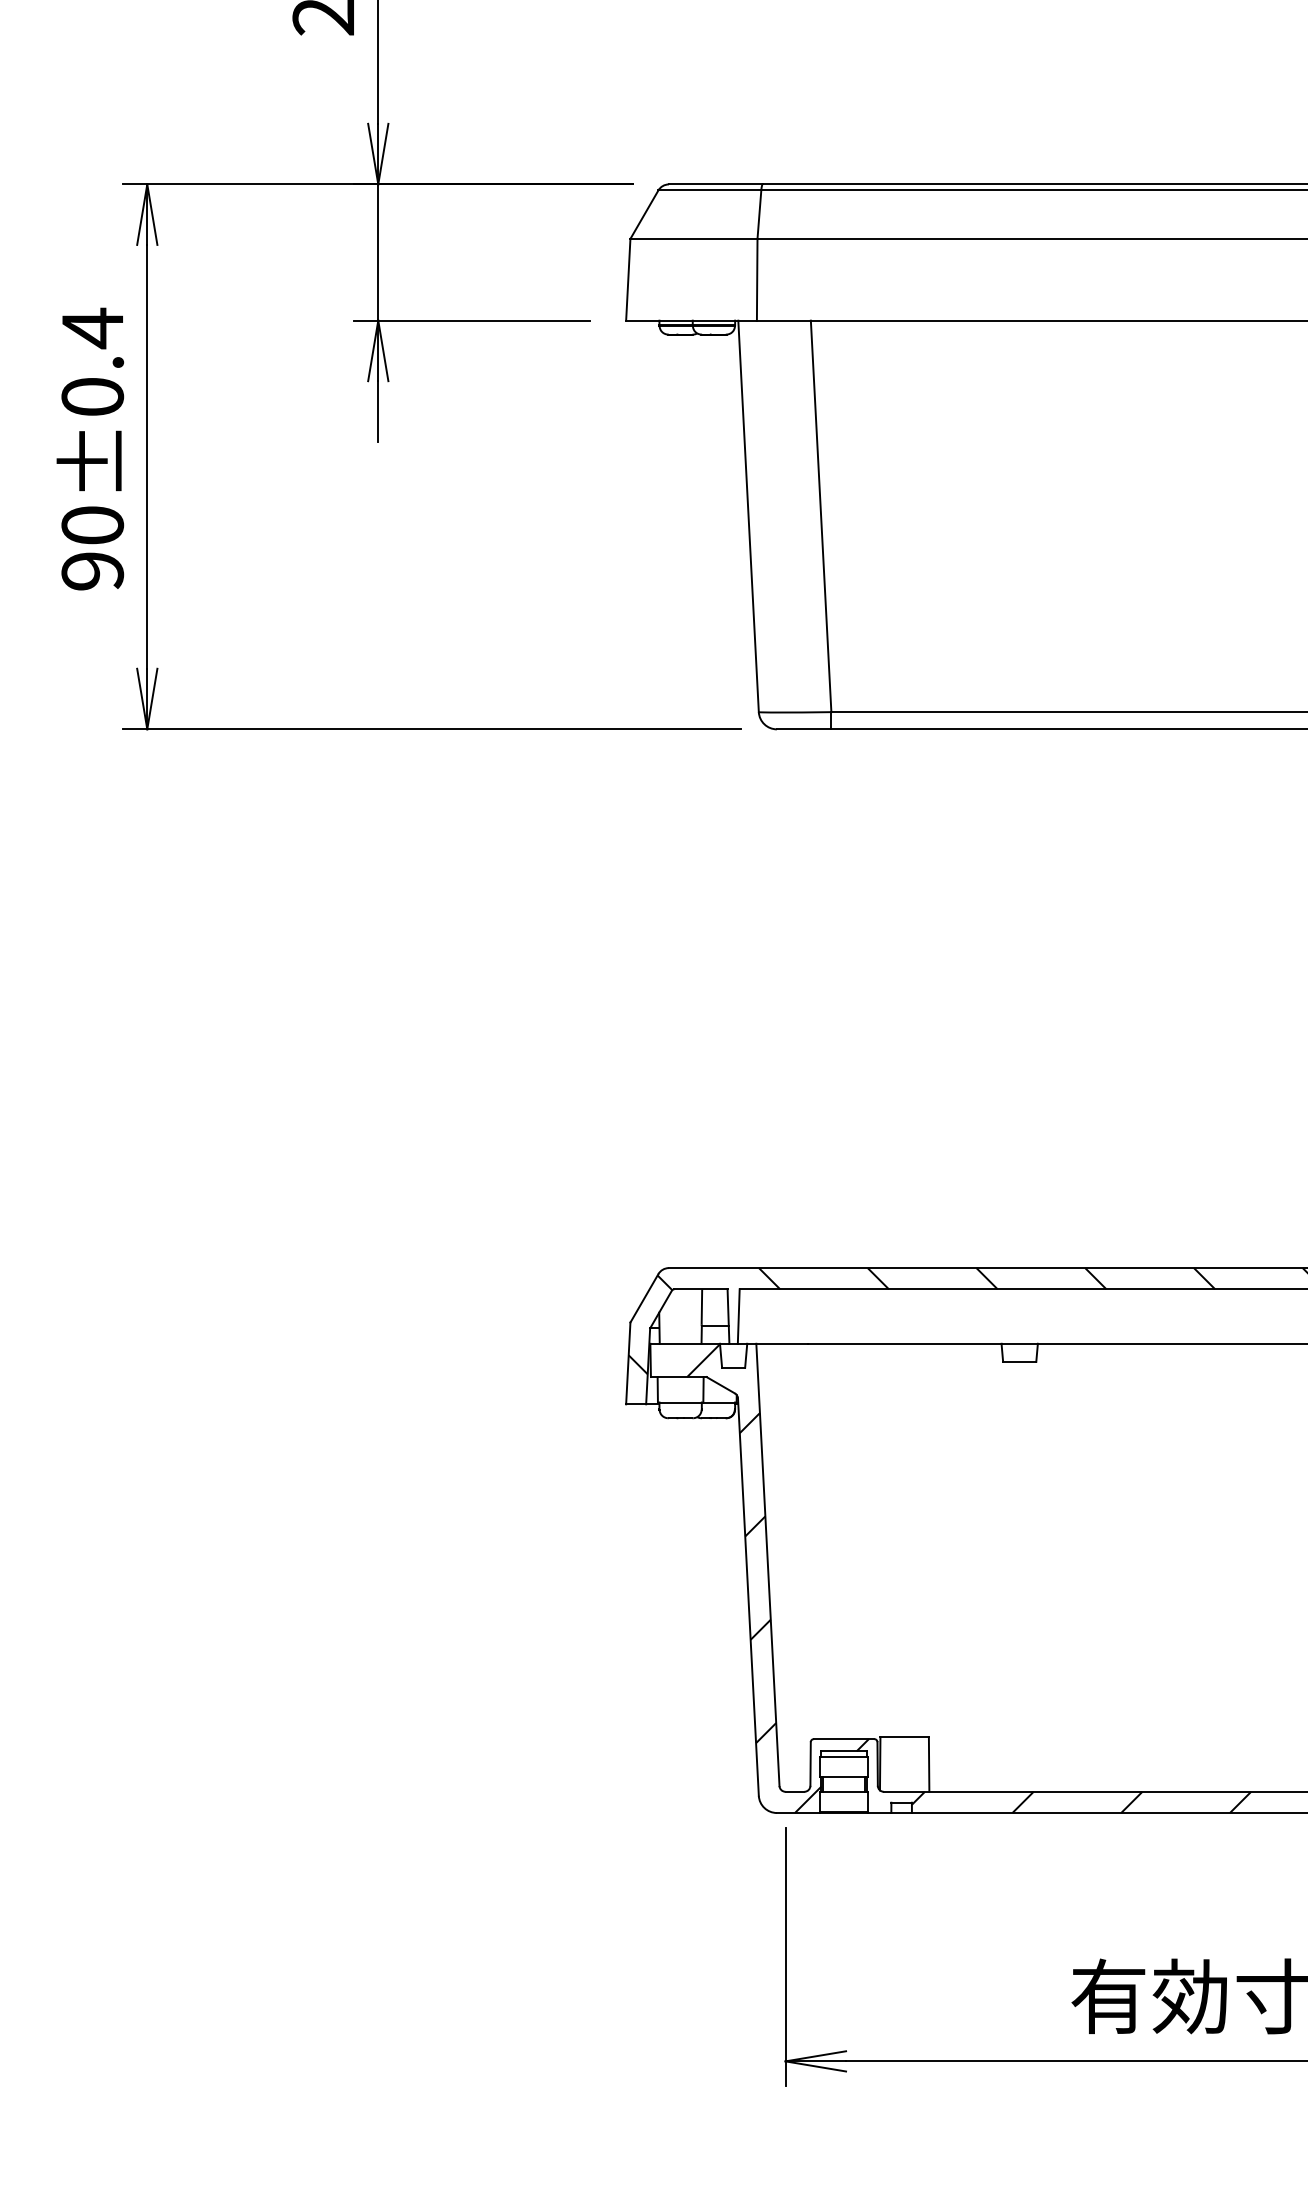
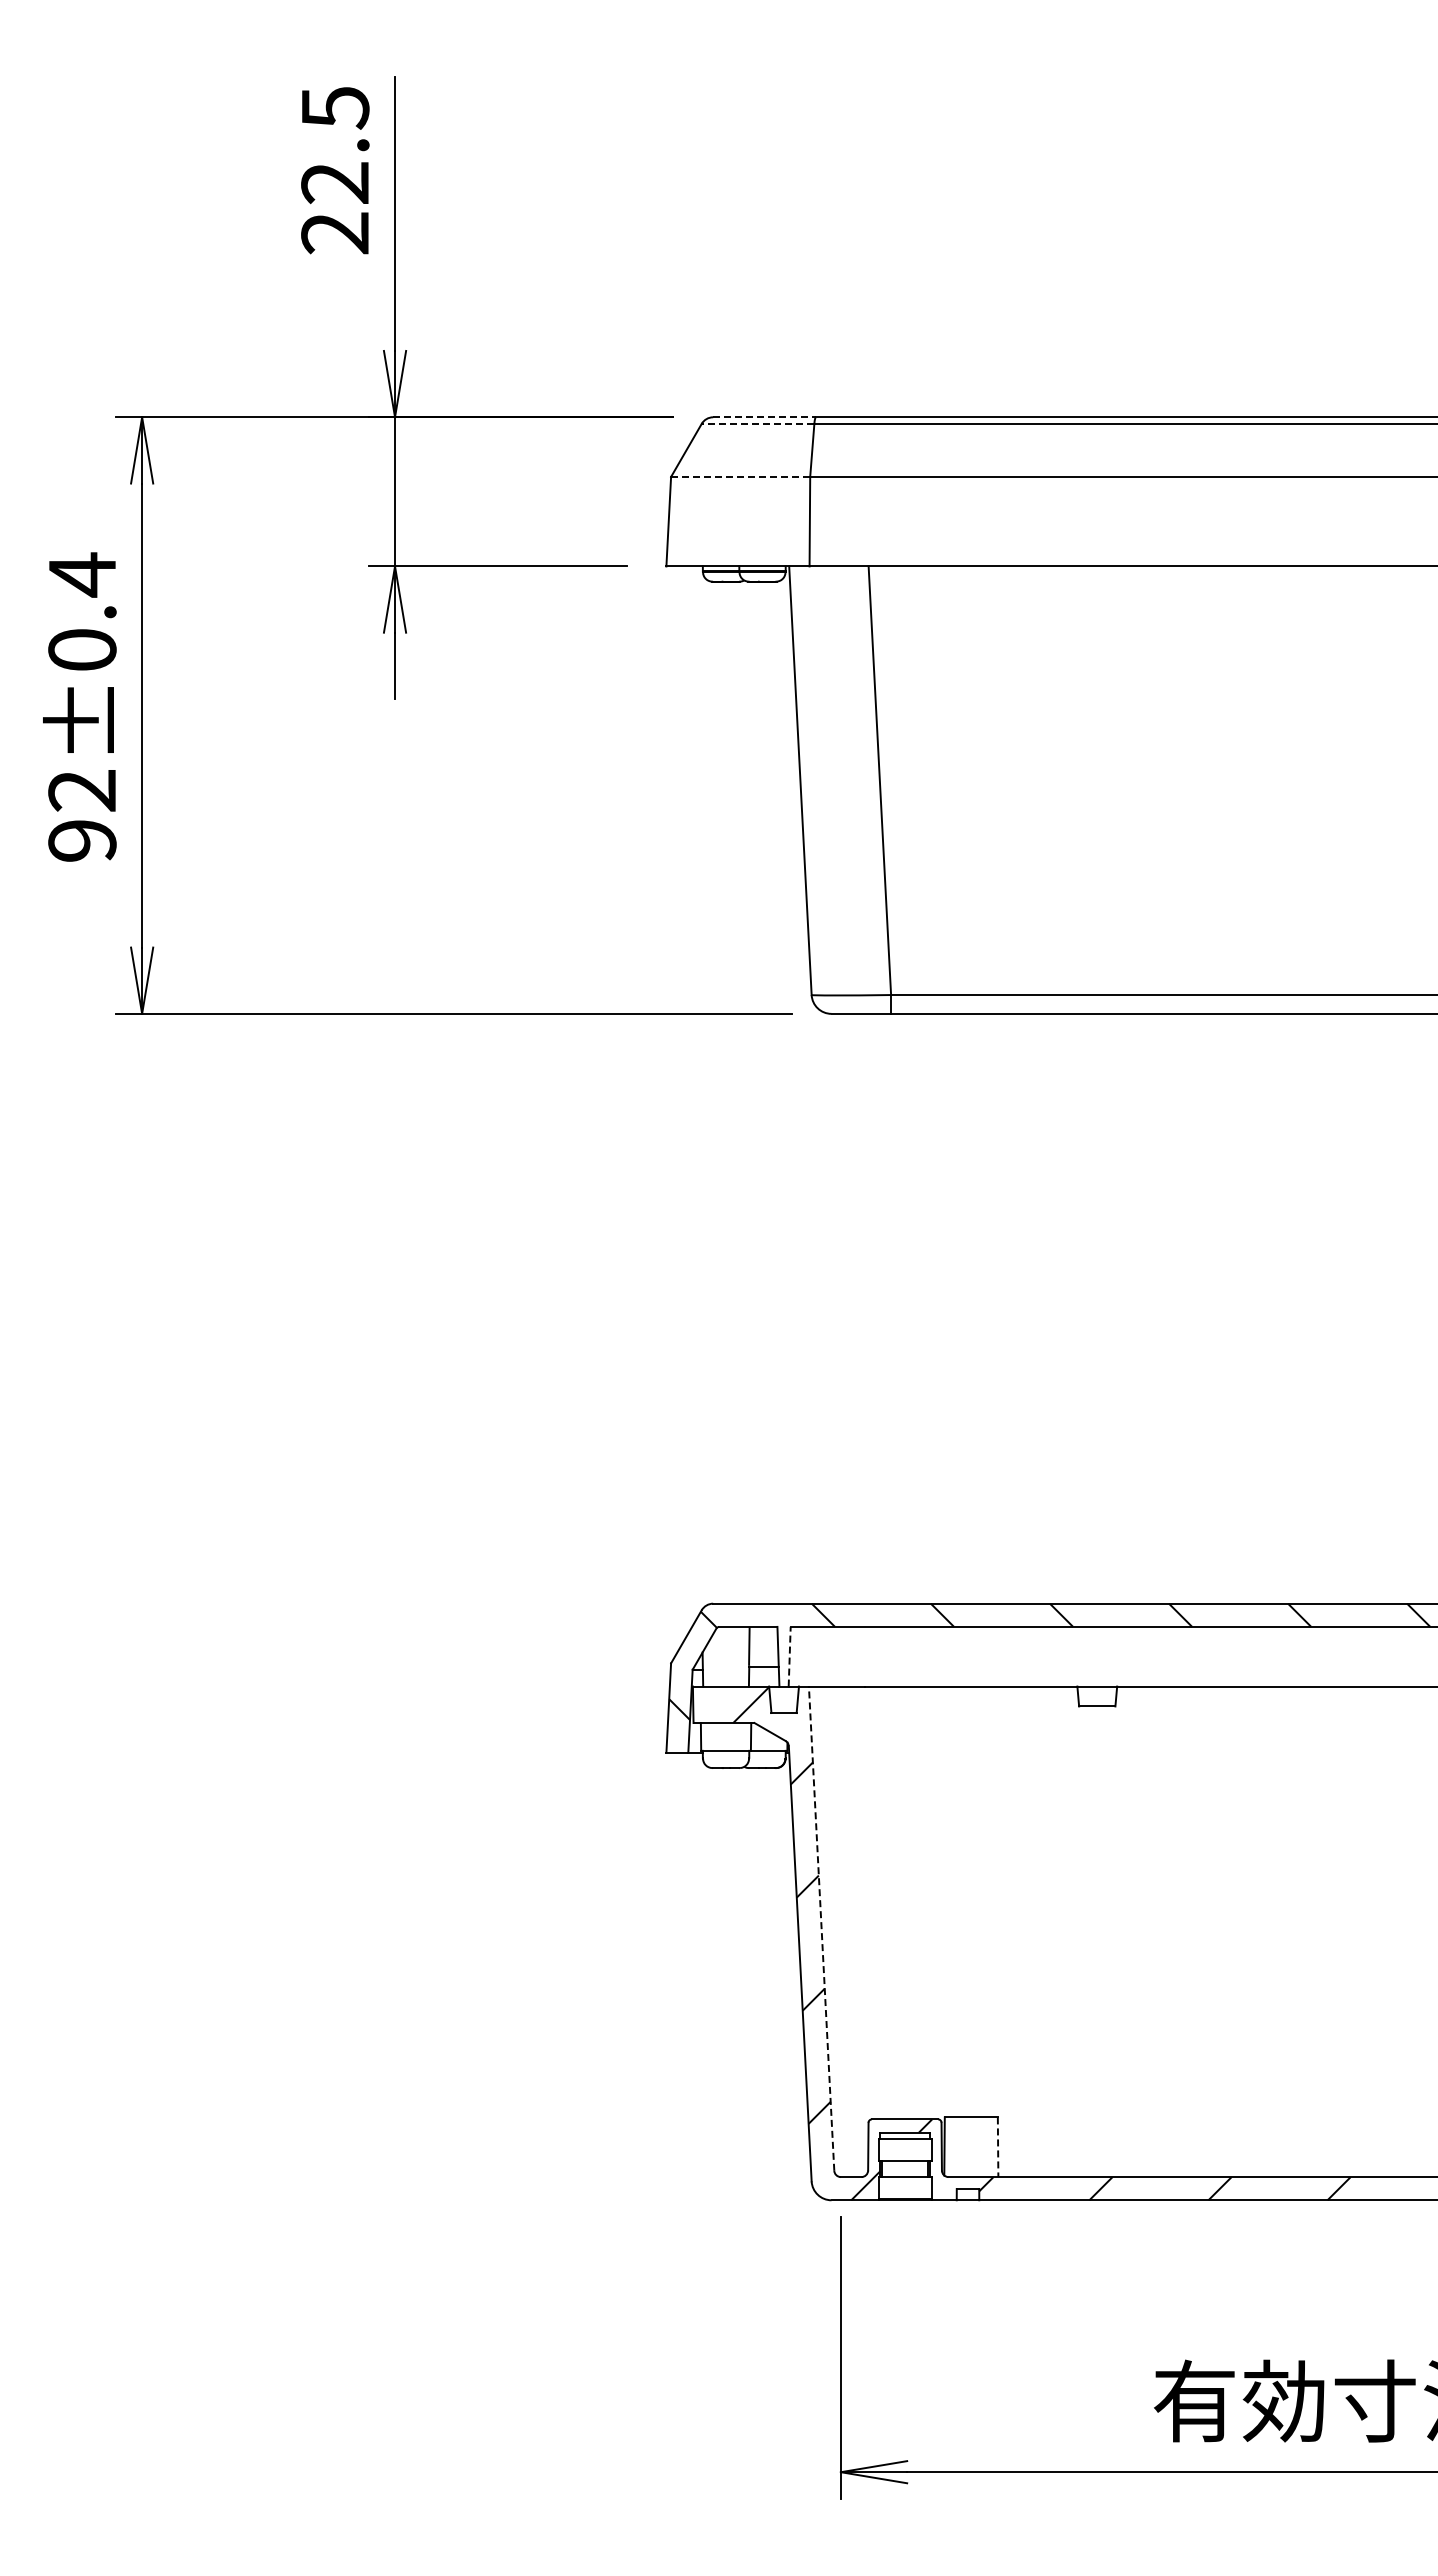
line: (716, 184) -> (765, 417), solid -> dashed
line: (709, 190) -> (757, 423), solid -> dashed
line: (693, 238) -> (740, 476), solid -> dashed
text: (92, 525) -> (82, 790), 90±0.4 -> 92±0.4
line: (738, 1316) -> (789, 1656), solid -> dashed
line: (767, 1564) -> (821, 1928), solid -> dashed
line: (929, 1764) -> (998, 2147), solid -> dashed

